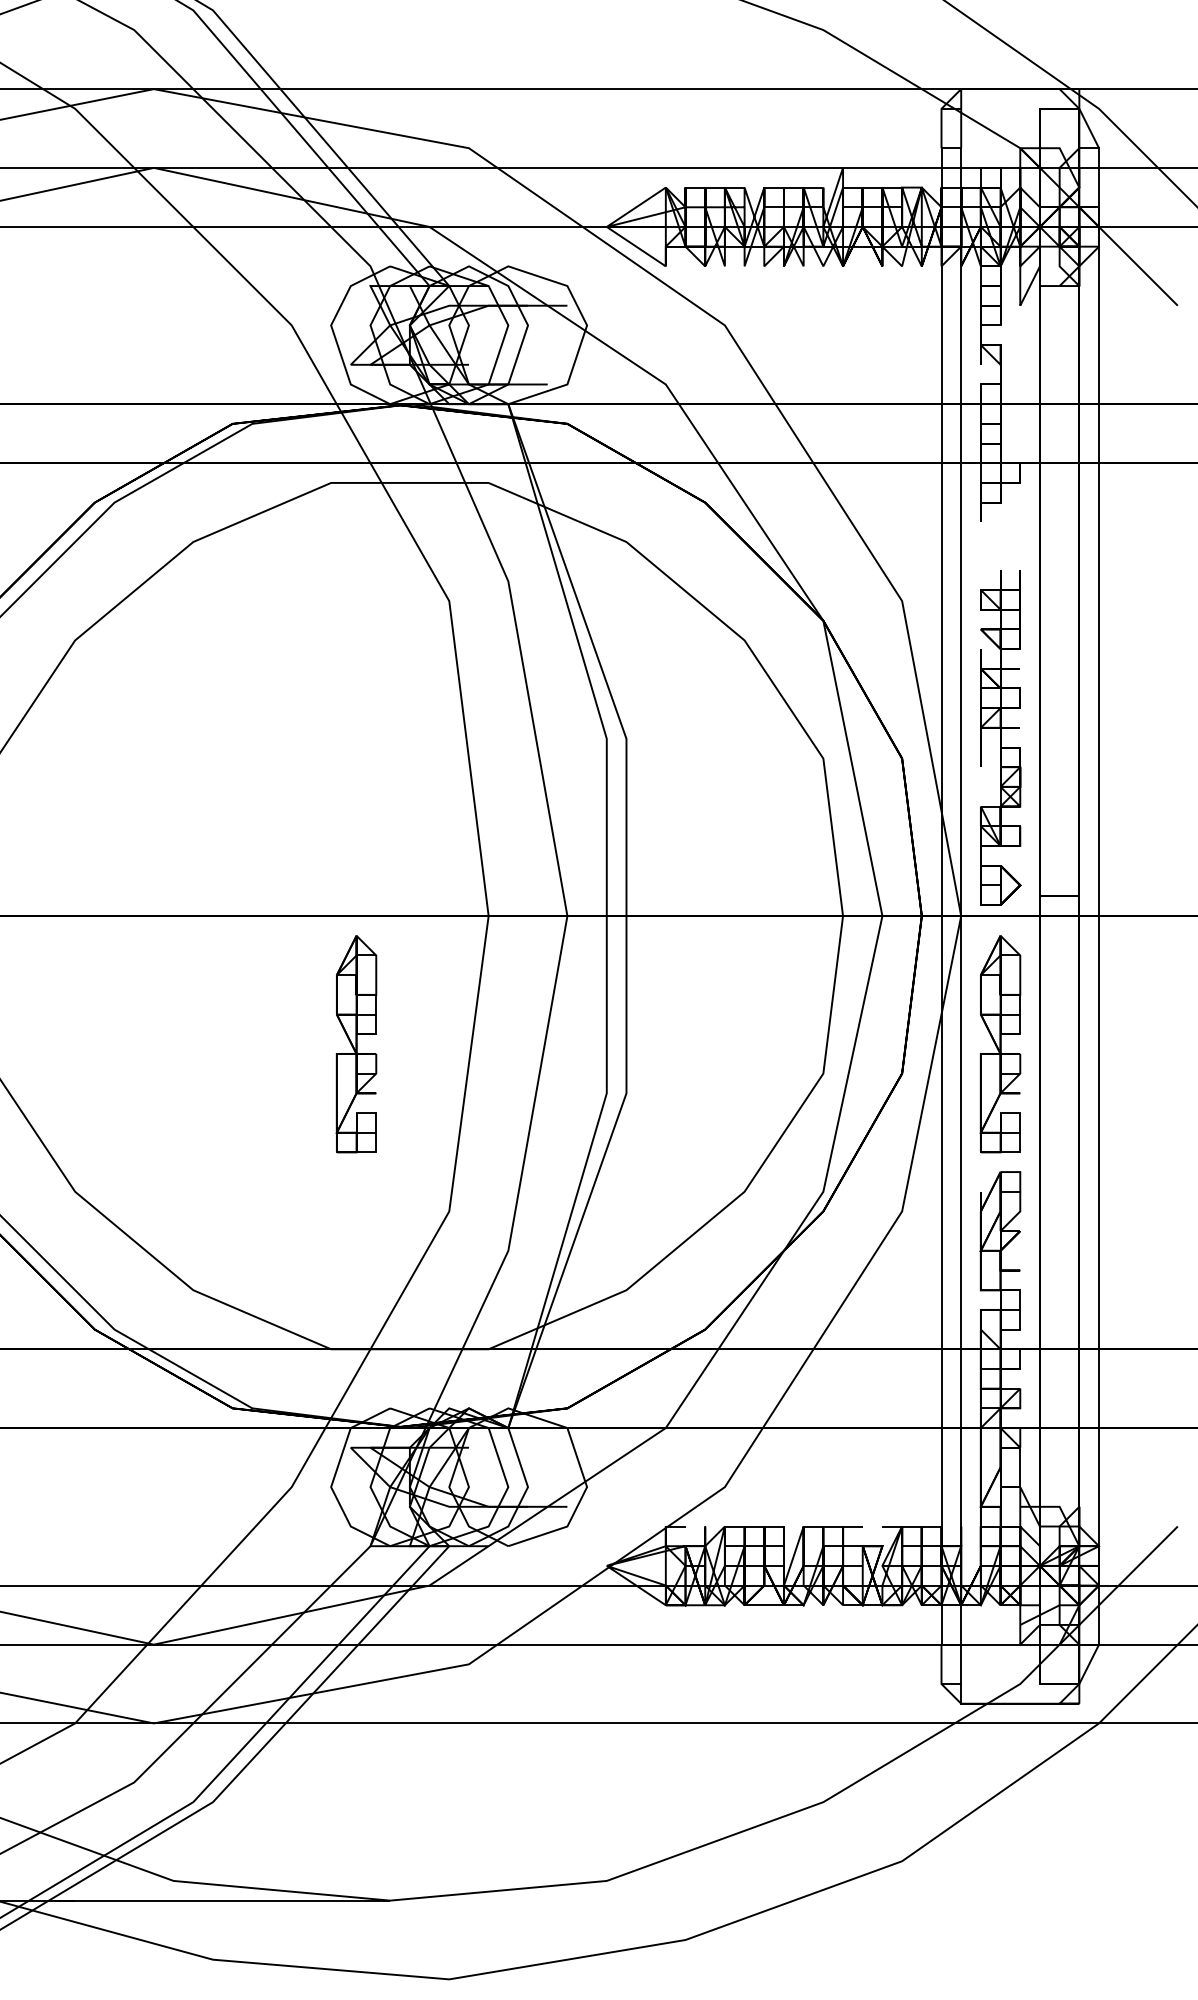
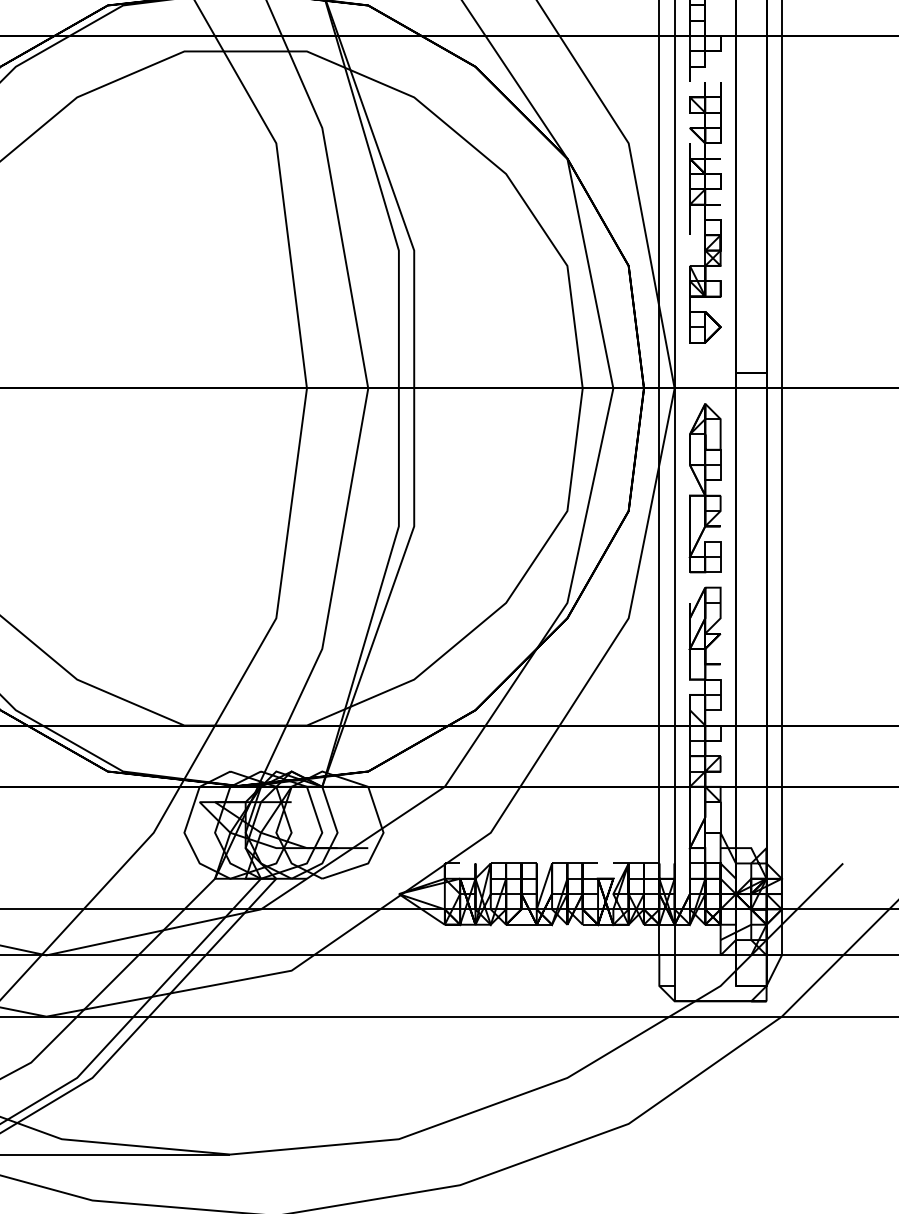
part: (1000, 737) -> (705, 212), moved
part: (356, 1044) -> (204, 488), removed

